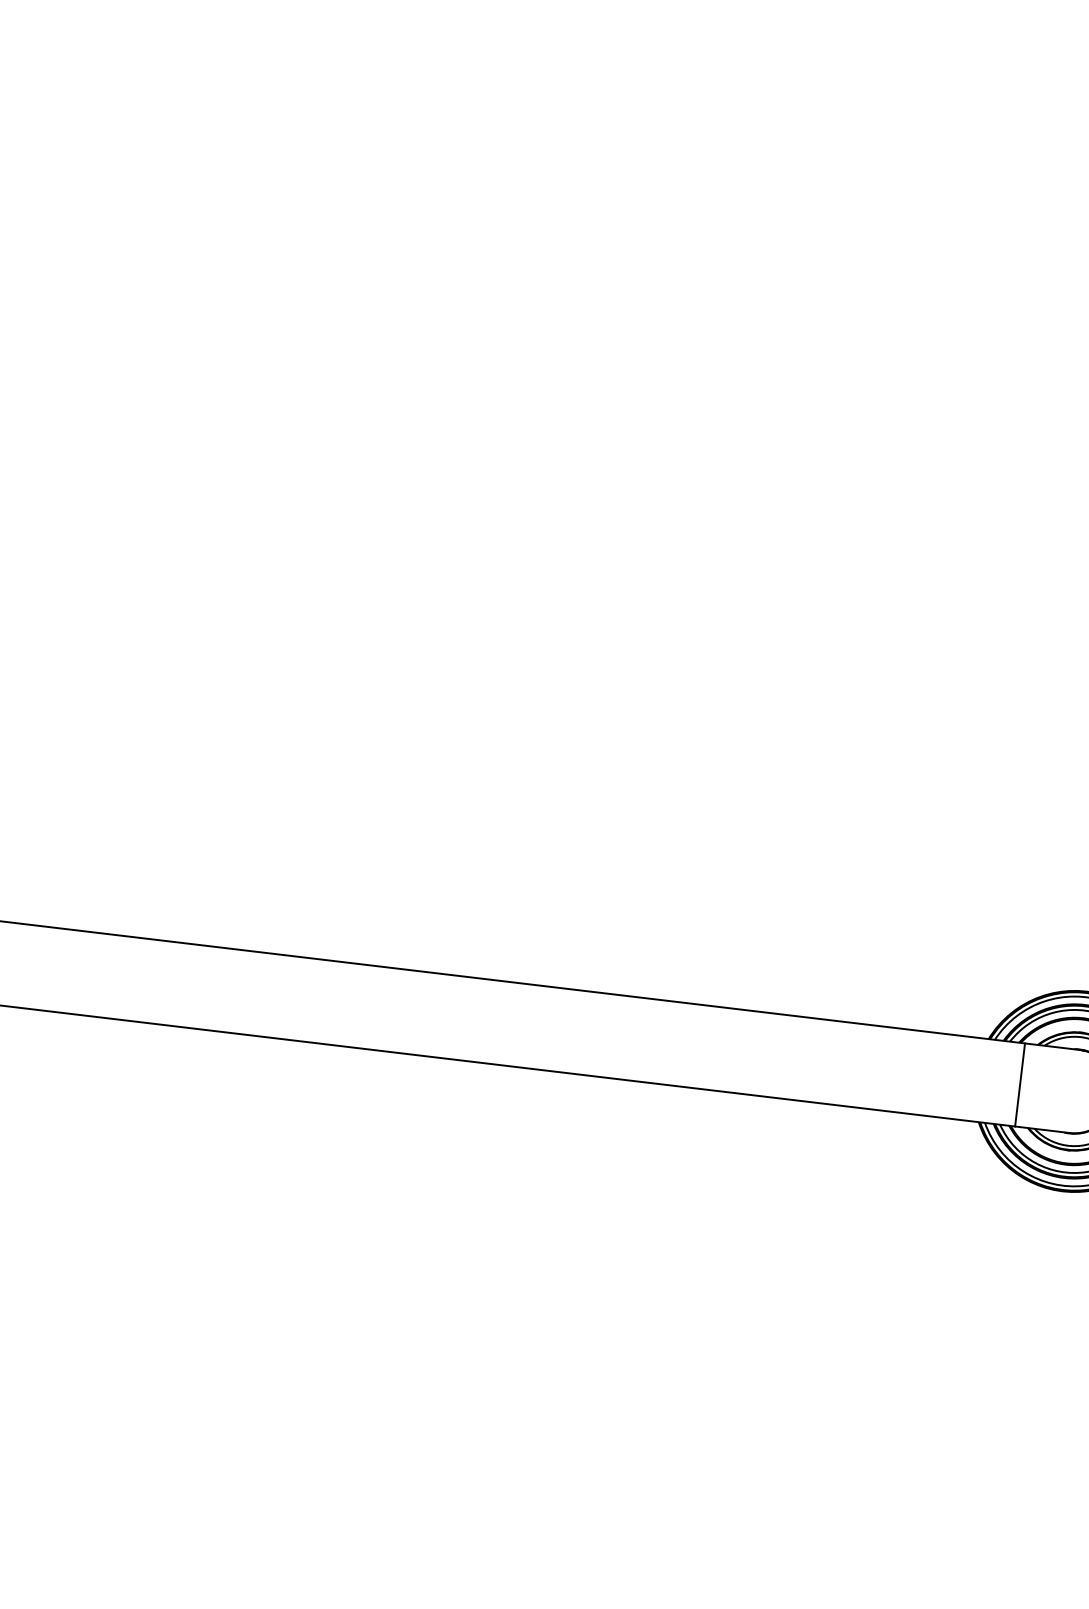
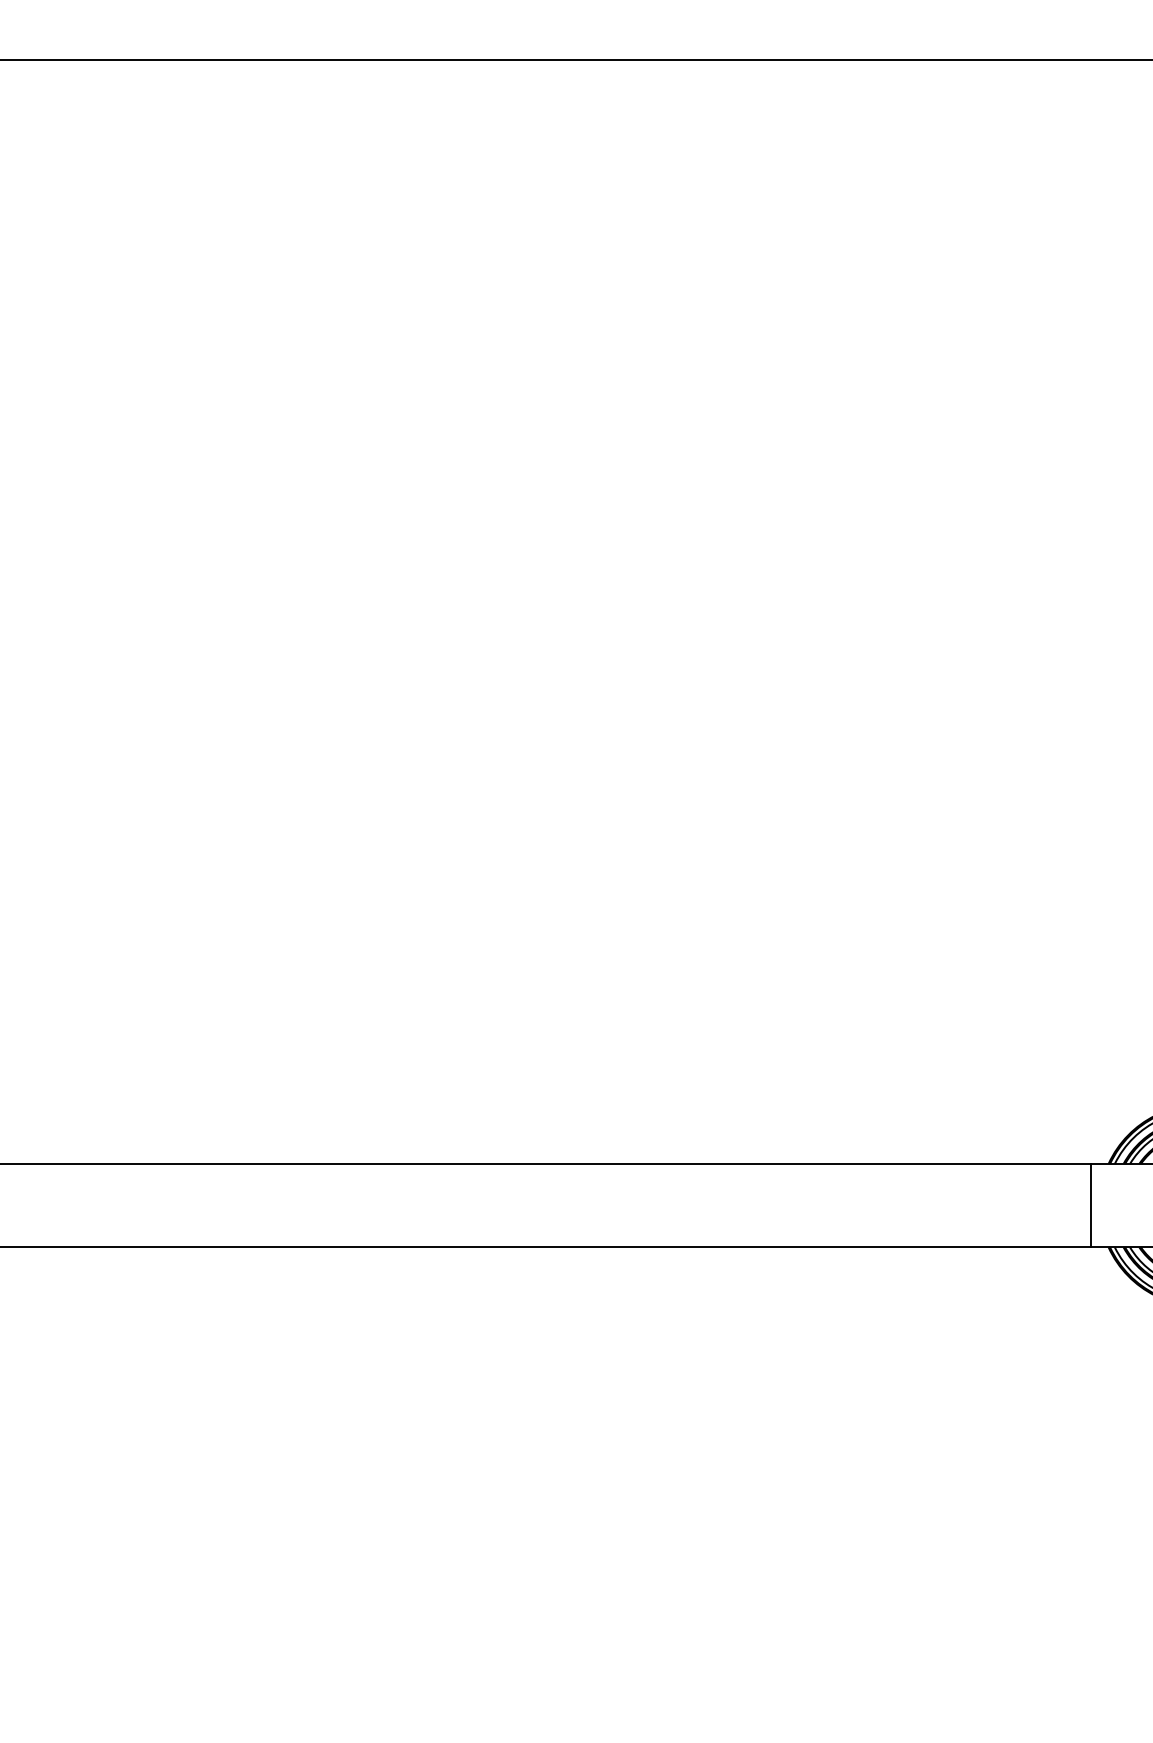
line: (1020, 1084) -> (1091, 1205), moved

